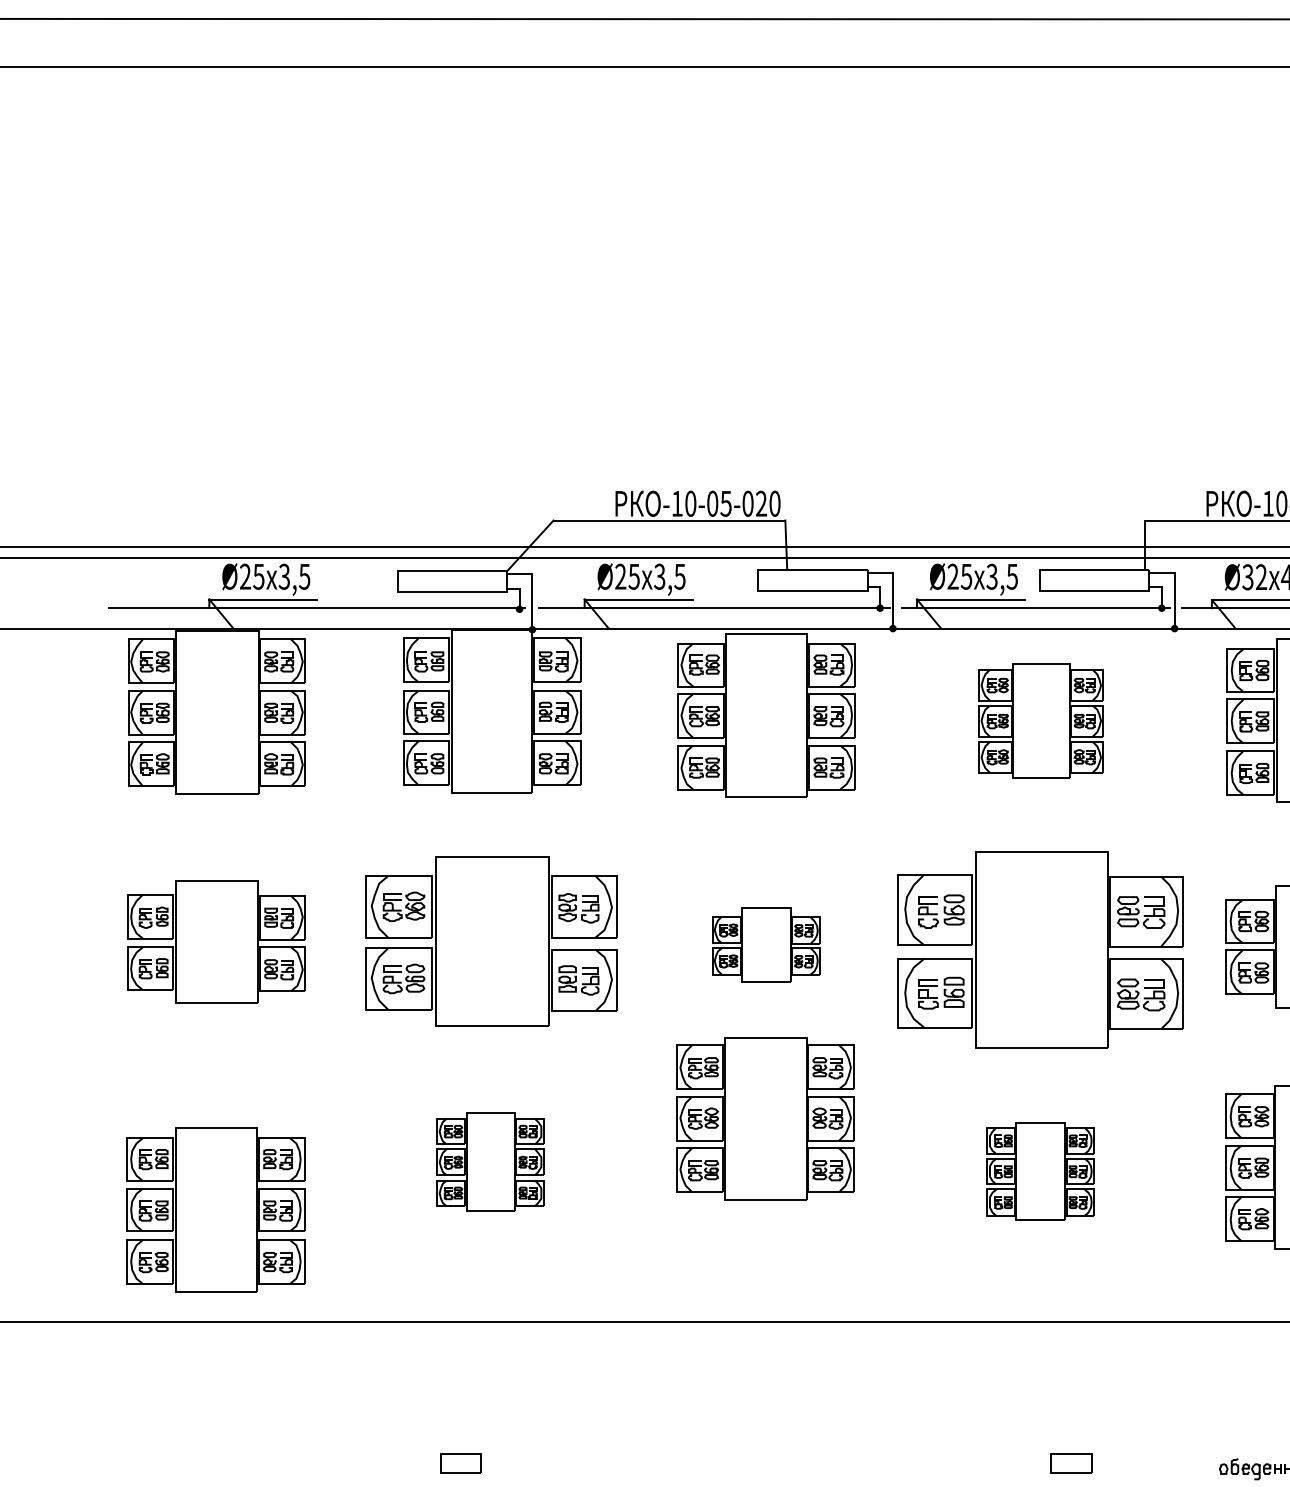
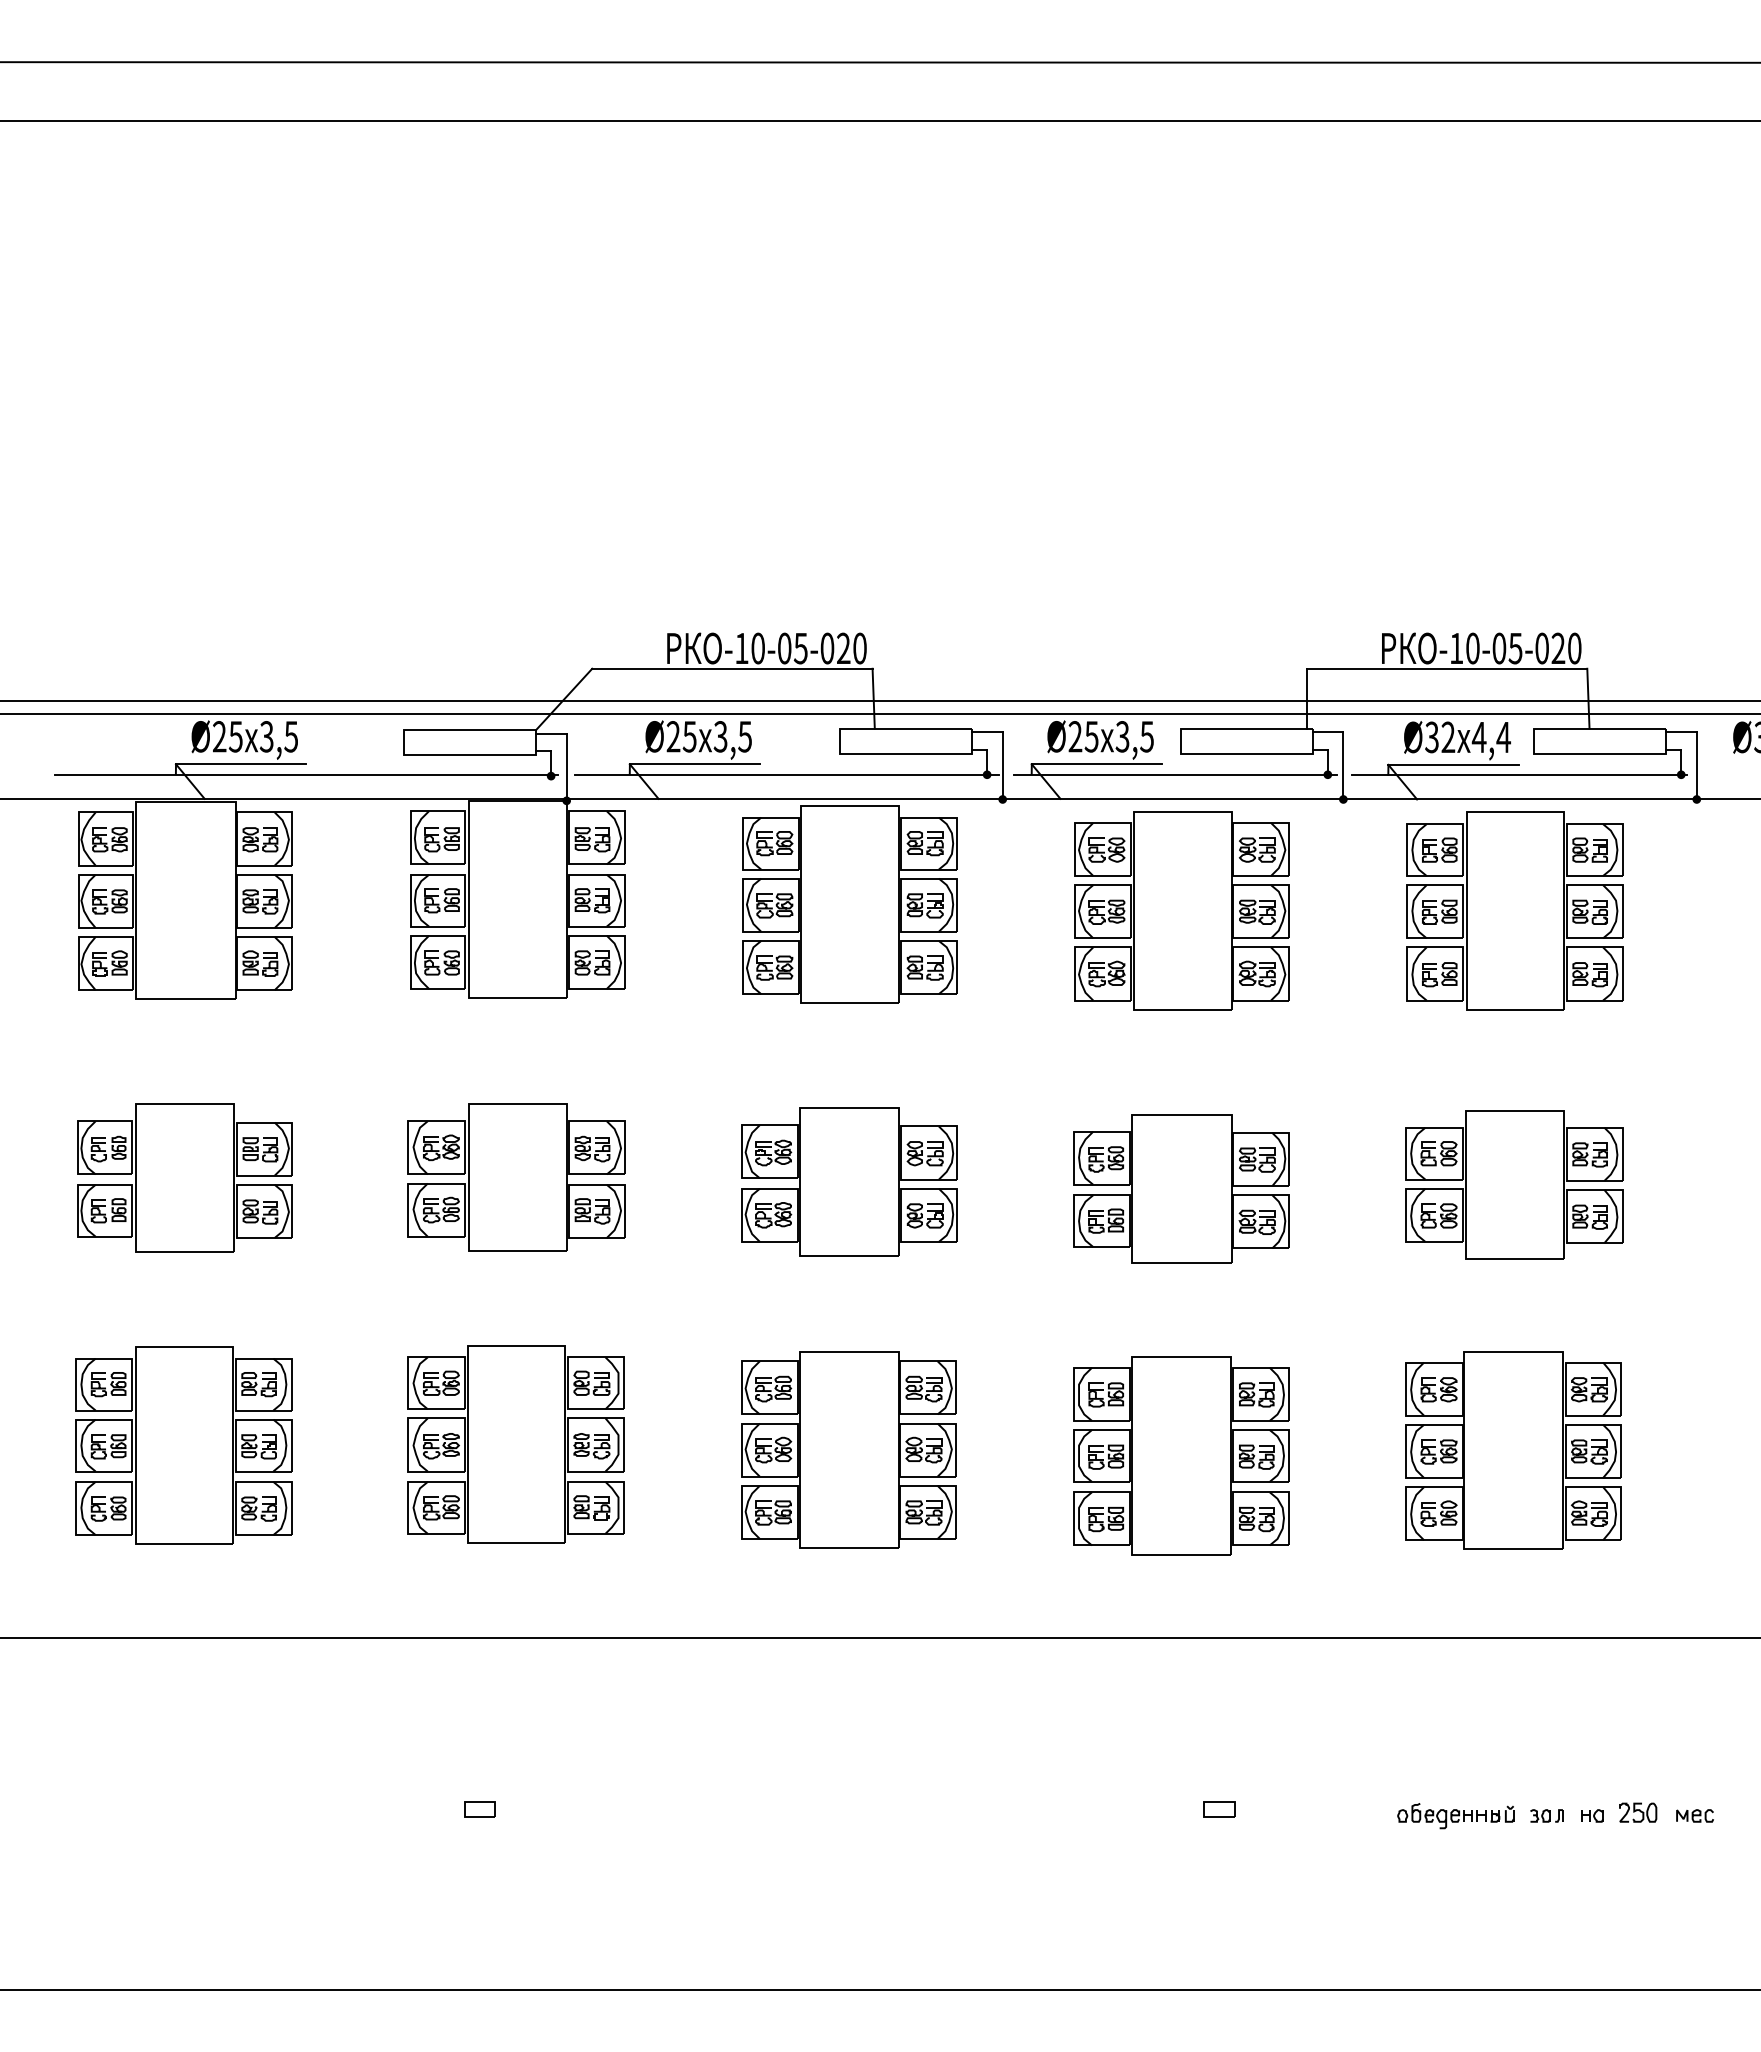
part: (1040, 720) -> (1181, 910), size x1.43
part: (490, 941) -> (516, 1177), size x0.71
part: (766, 944) -> (849, 1181), size x1.67
part: (1040, 950) -> (1181, 1188), size x0.62
part: (765, 1118) -> (848, 1449), moved
part: (490, 1161) -> (515, 1444), size x1.67
part: (1040, 1171) -> (1181, 1455), size x1.67
part: (215, 1209) -> (183, 1445), moved
part: (460, 1463) -> (479, 1809), size x0.62
part: (1072, 1463) -> (1219, 1809), size x0.62

